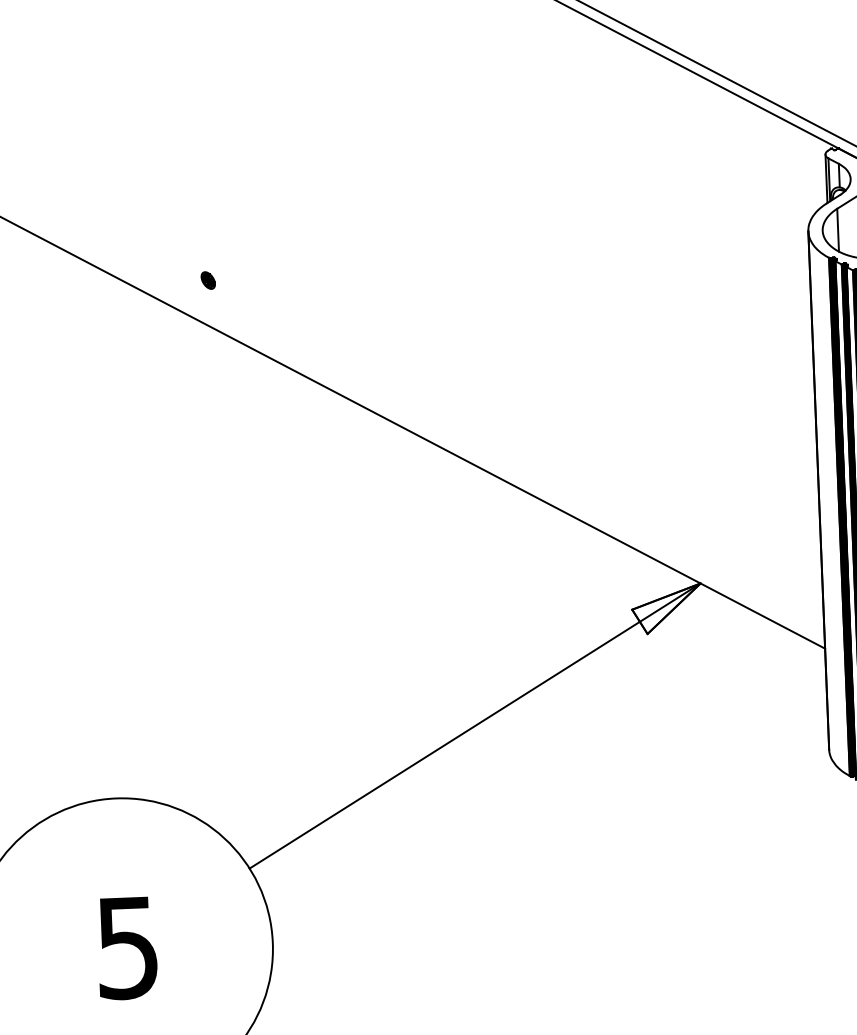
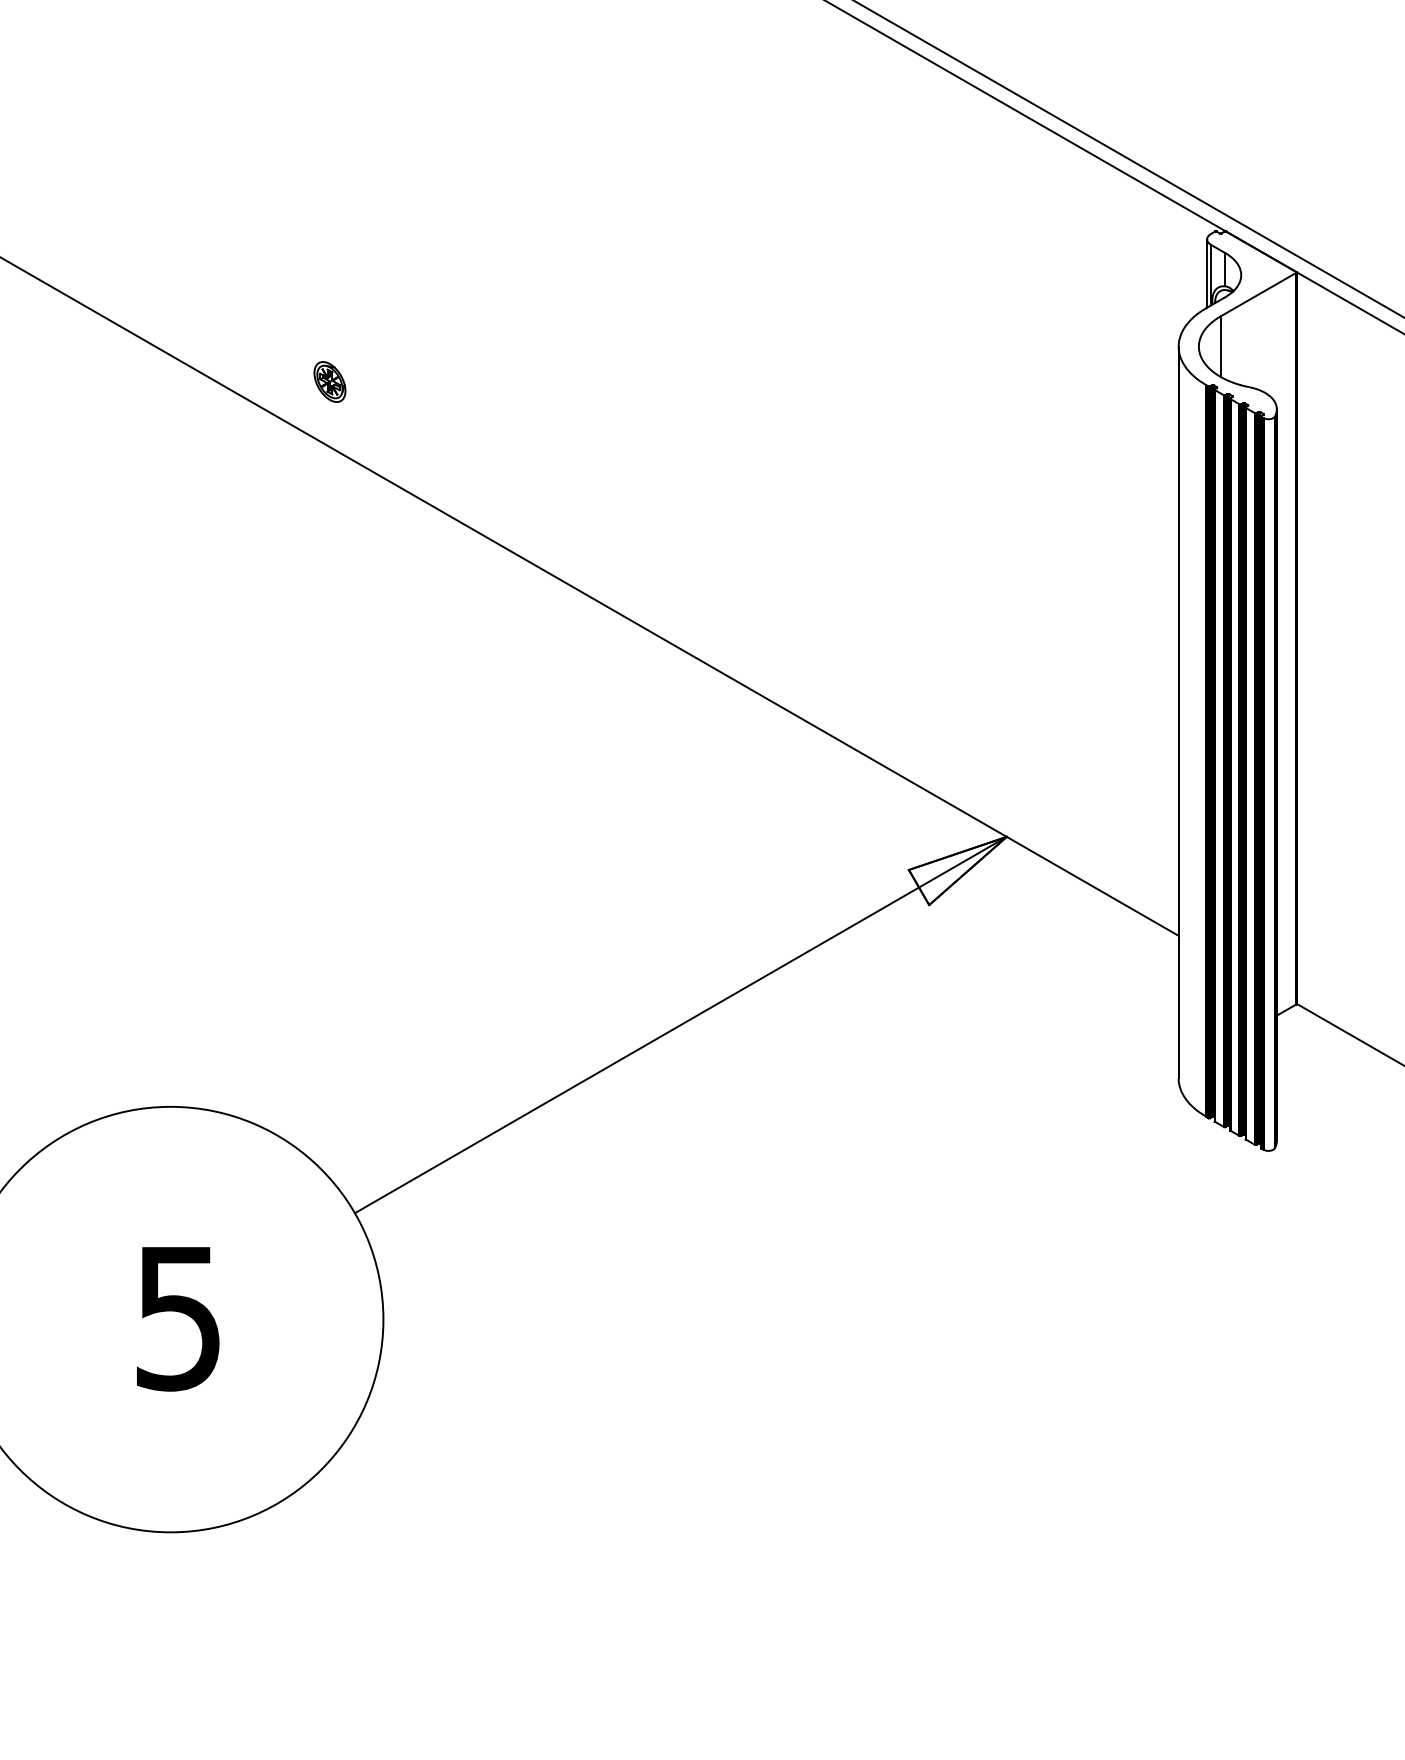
part: (207, 280) -> (329, 381), size x1.67

